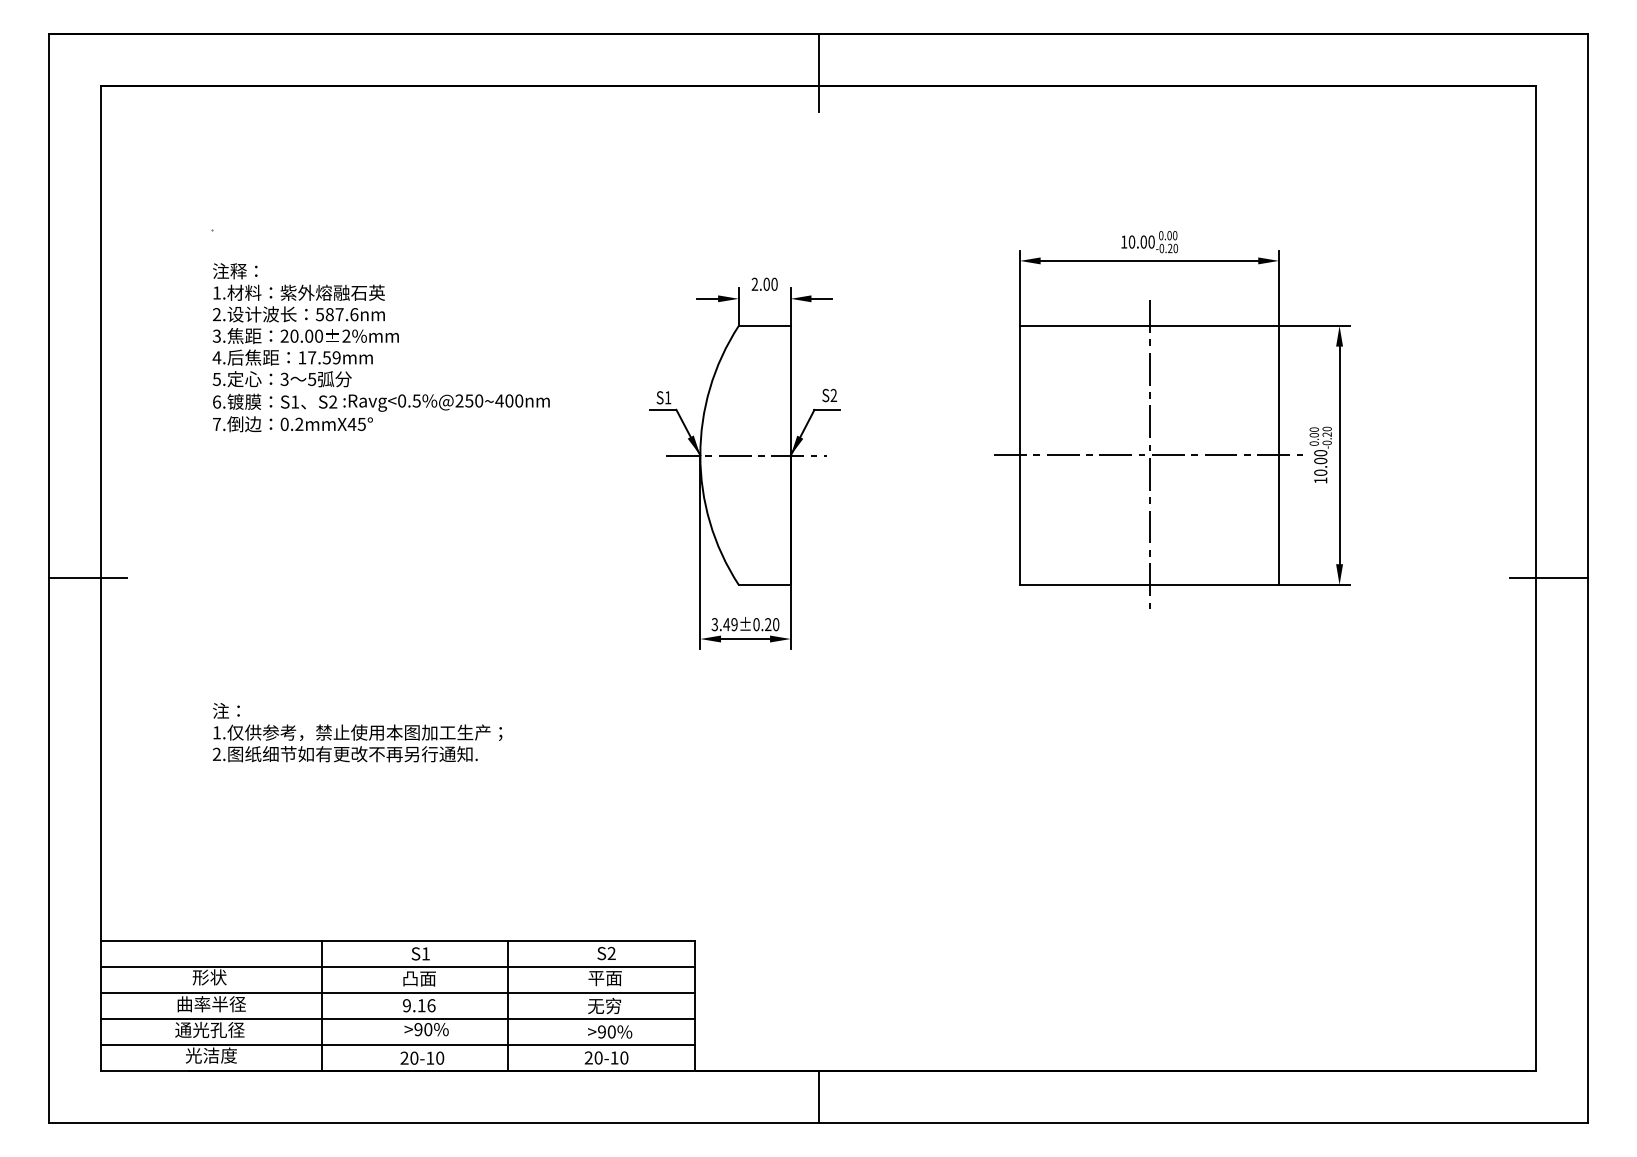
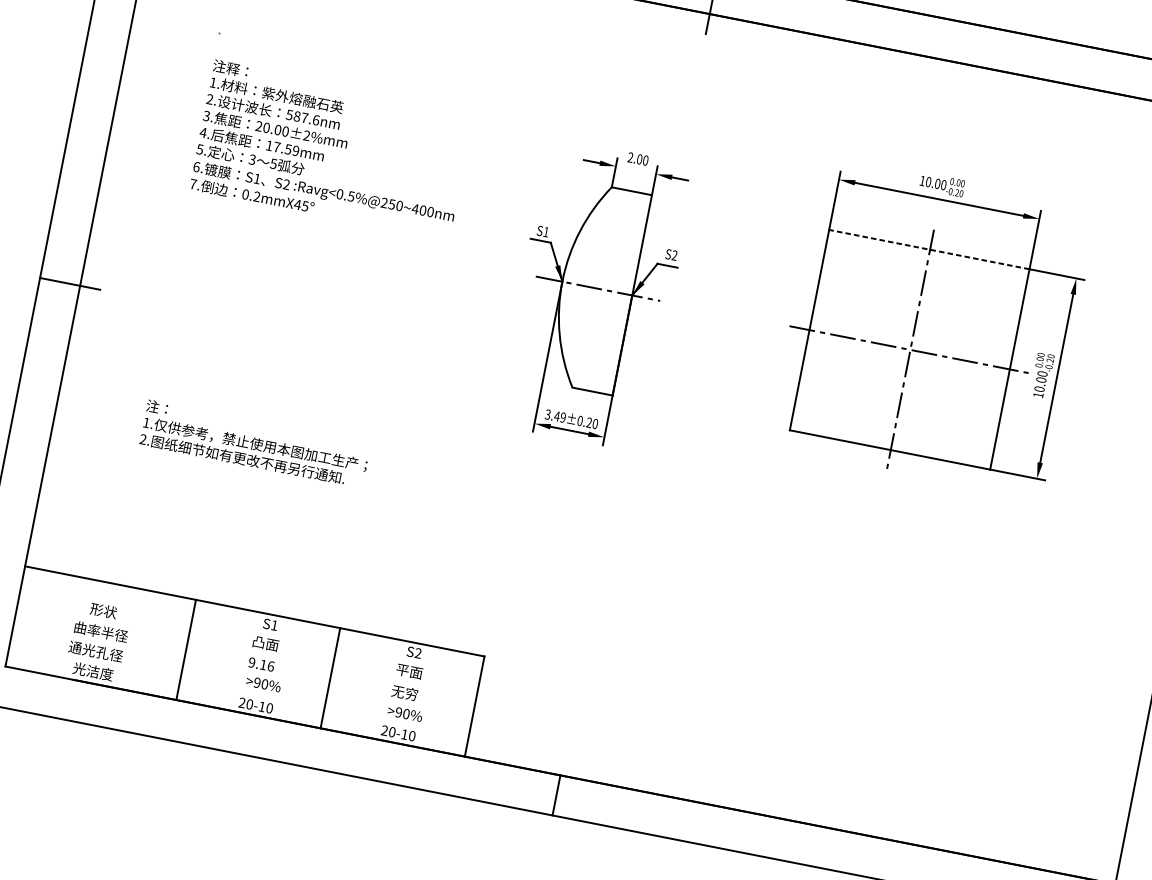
line: (1149, 325) -> (929, 249), solid -> dashed
line: (397, 967) -> (250, 631), removed
line: (397, 992) -> (246, 651), removed
line: (397, 1018) -> (242, 671), removed
line: (397, 1044) -> (238, 691), removed

